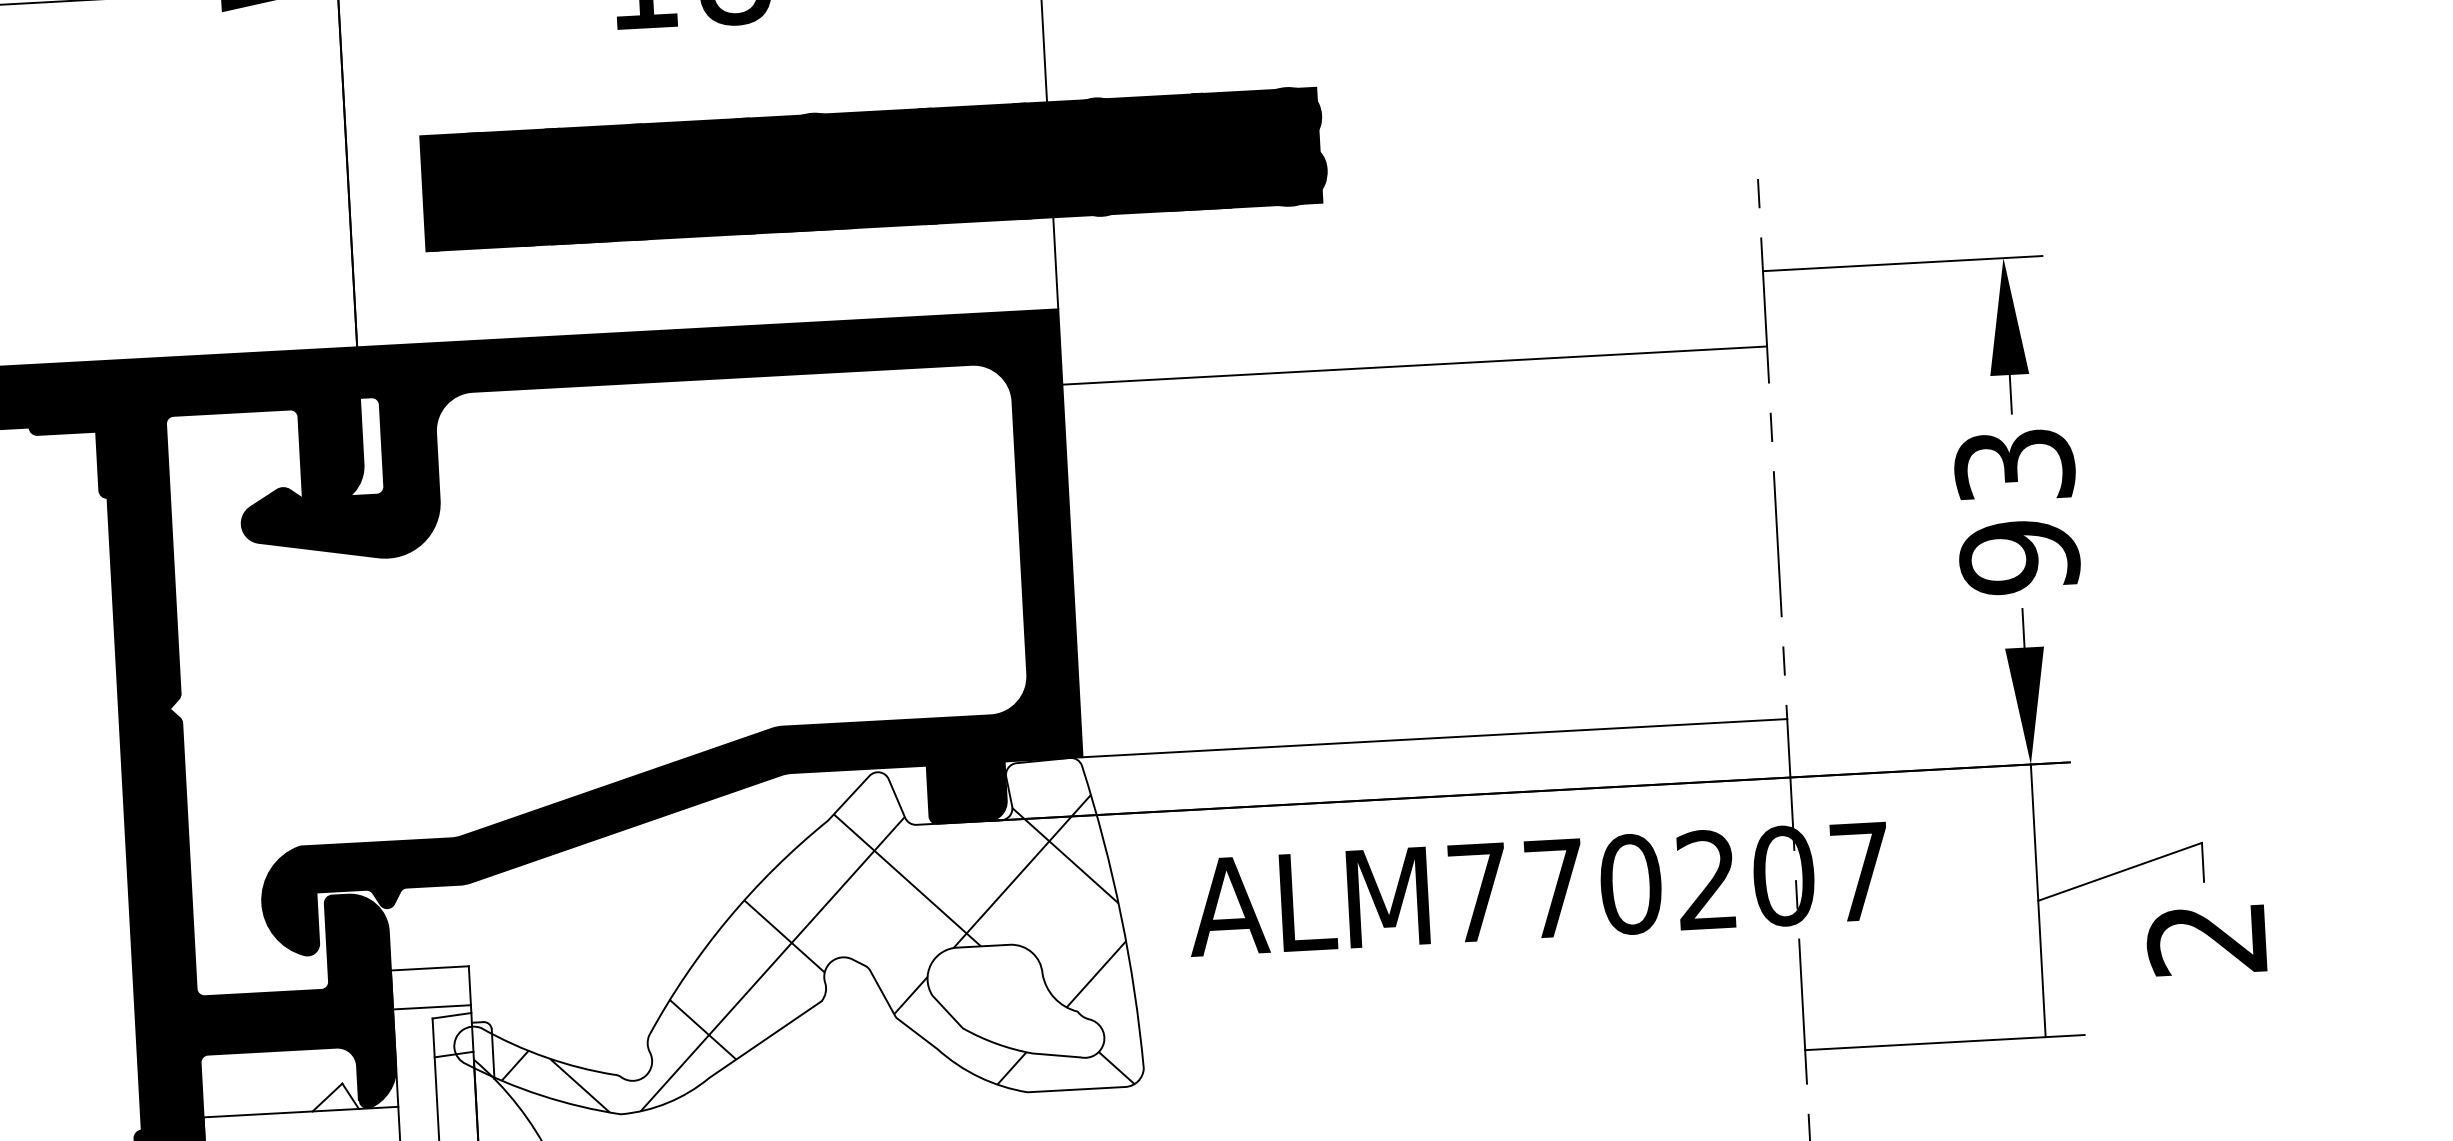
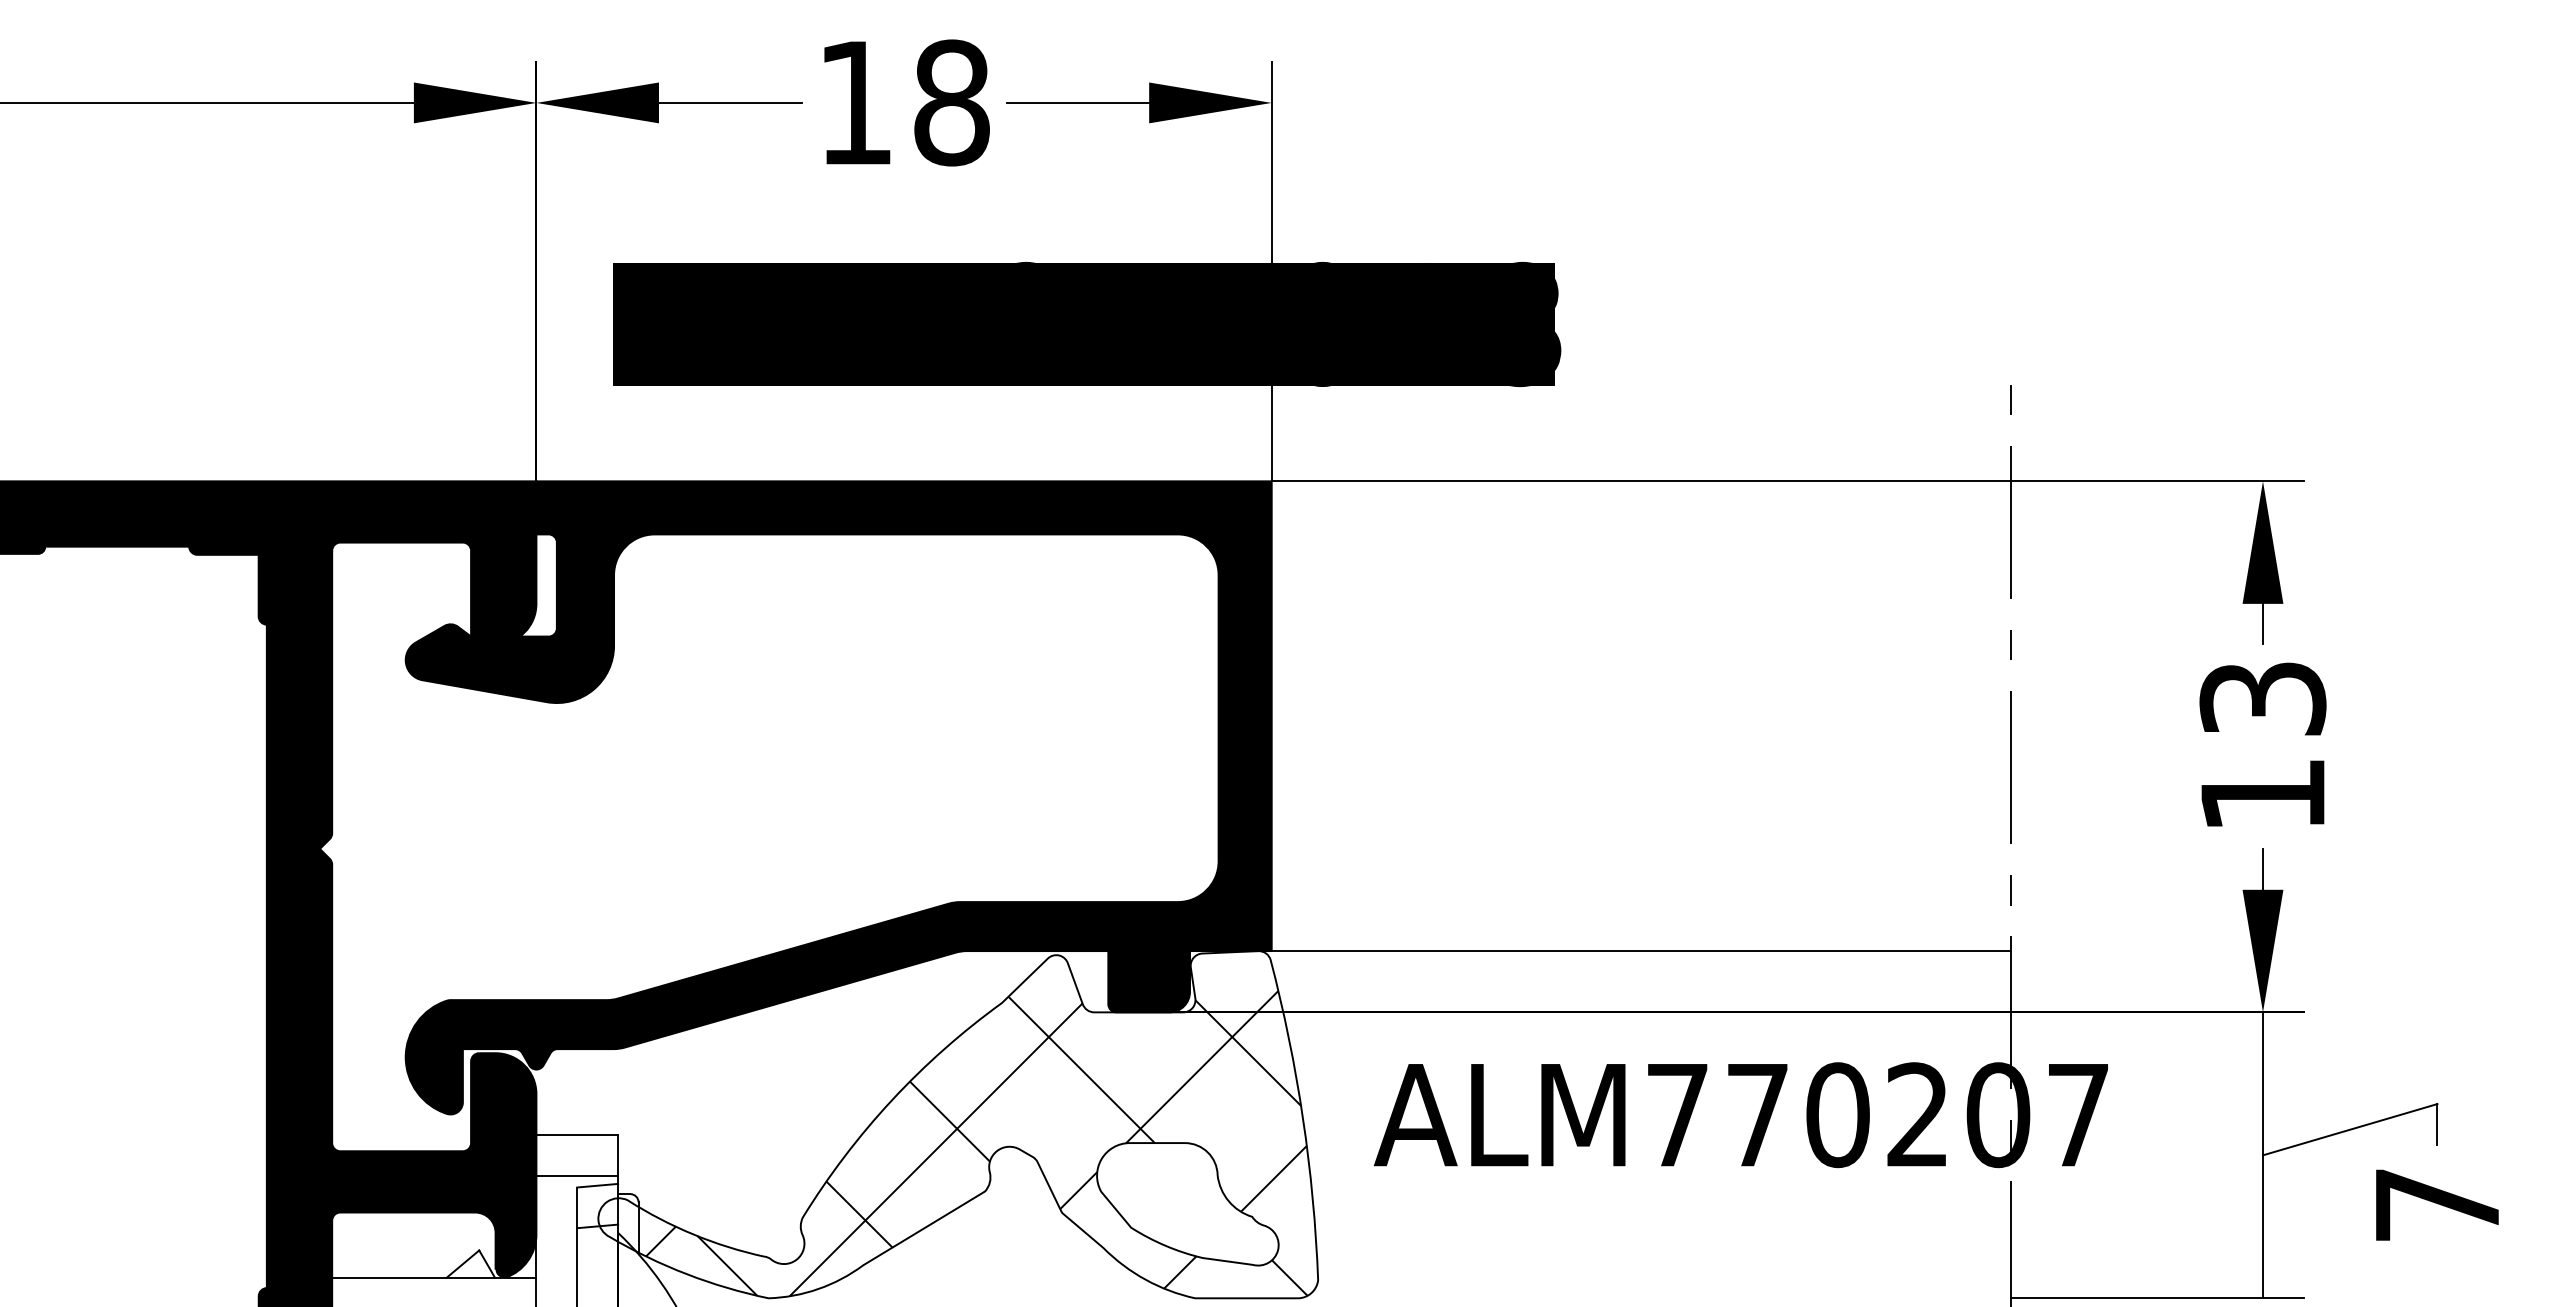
line: (1413, 365) -> (1640, 481), moved
text: (2019, 557) -> (2262, 795), 93 -> 13
text: (2206, 939) -> (2436, 1205), 2 -> 7

